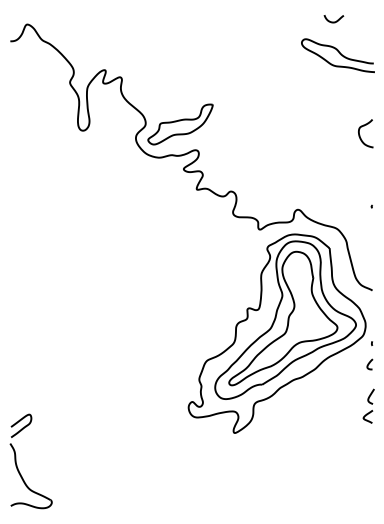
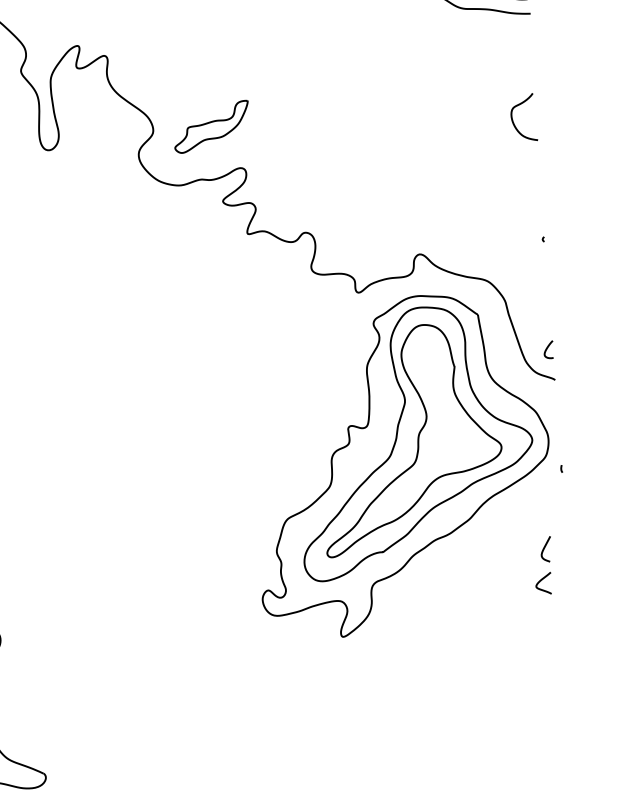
part: (180, 124) -> (211, 127), size x0.7
curve: (369, 364) -> (547, 350), moved
part: (368, 405) -> (542, 564), moved

